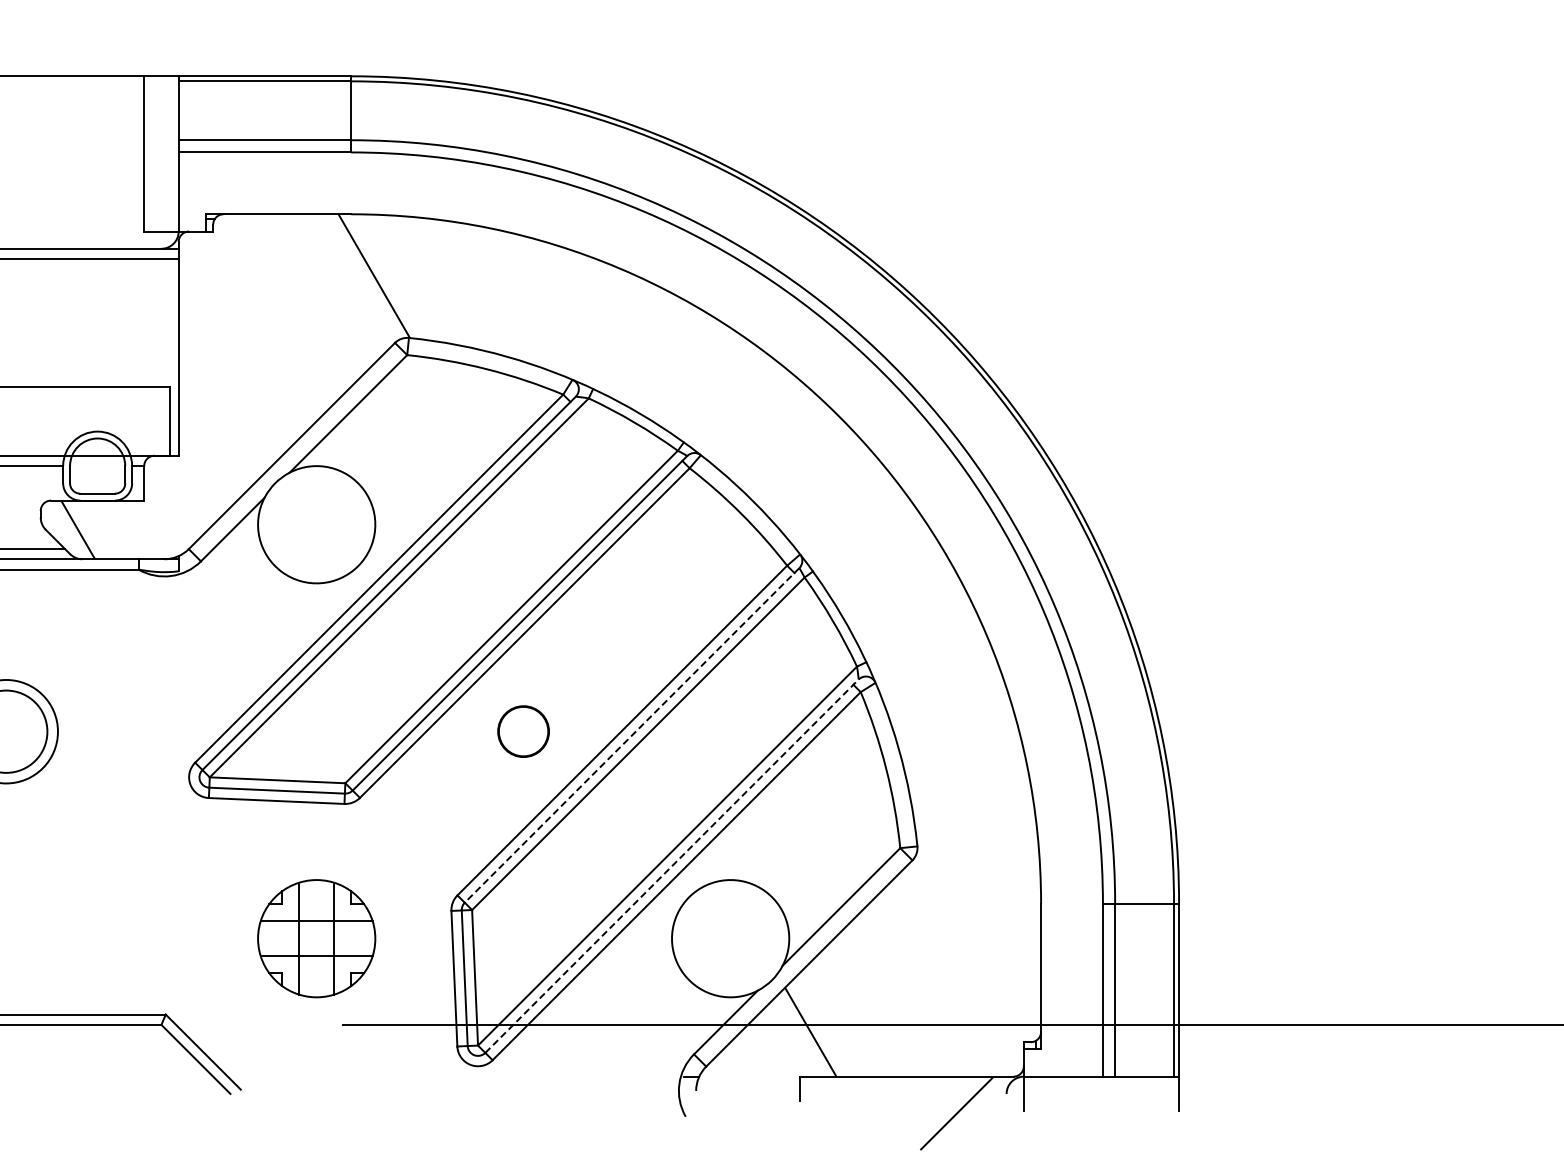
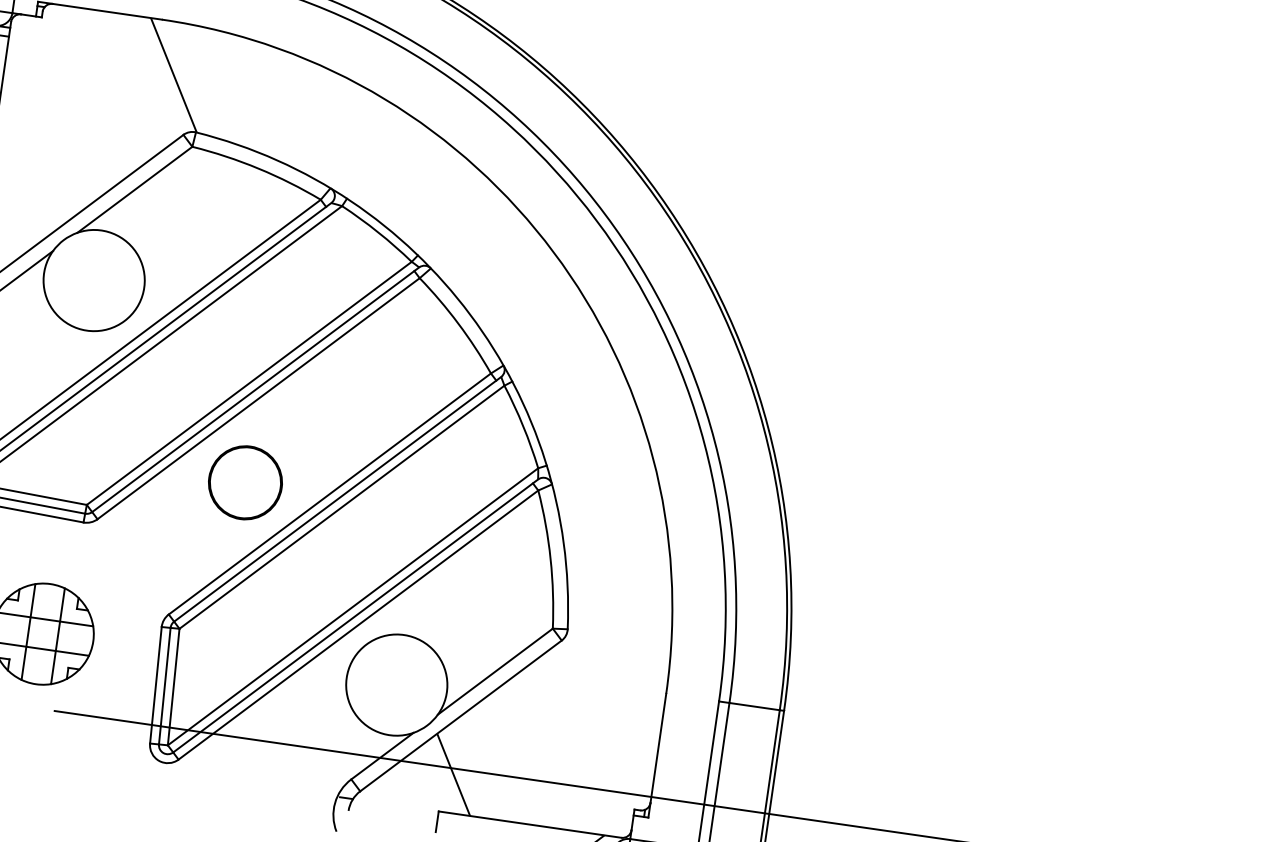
circle: (523, 731) -> (245, 482), size x1.67
line: (632, 735) -> (337, 499), dashed -> solid
line: (672, 865) -> (356, 615), dashed -> solid

